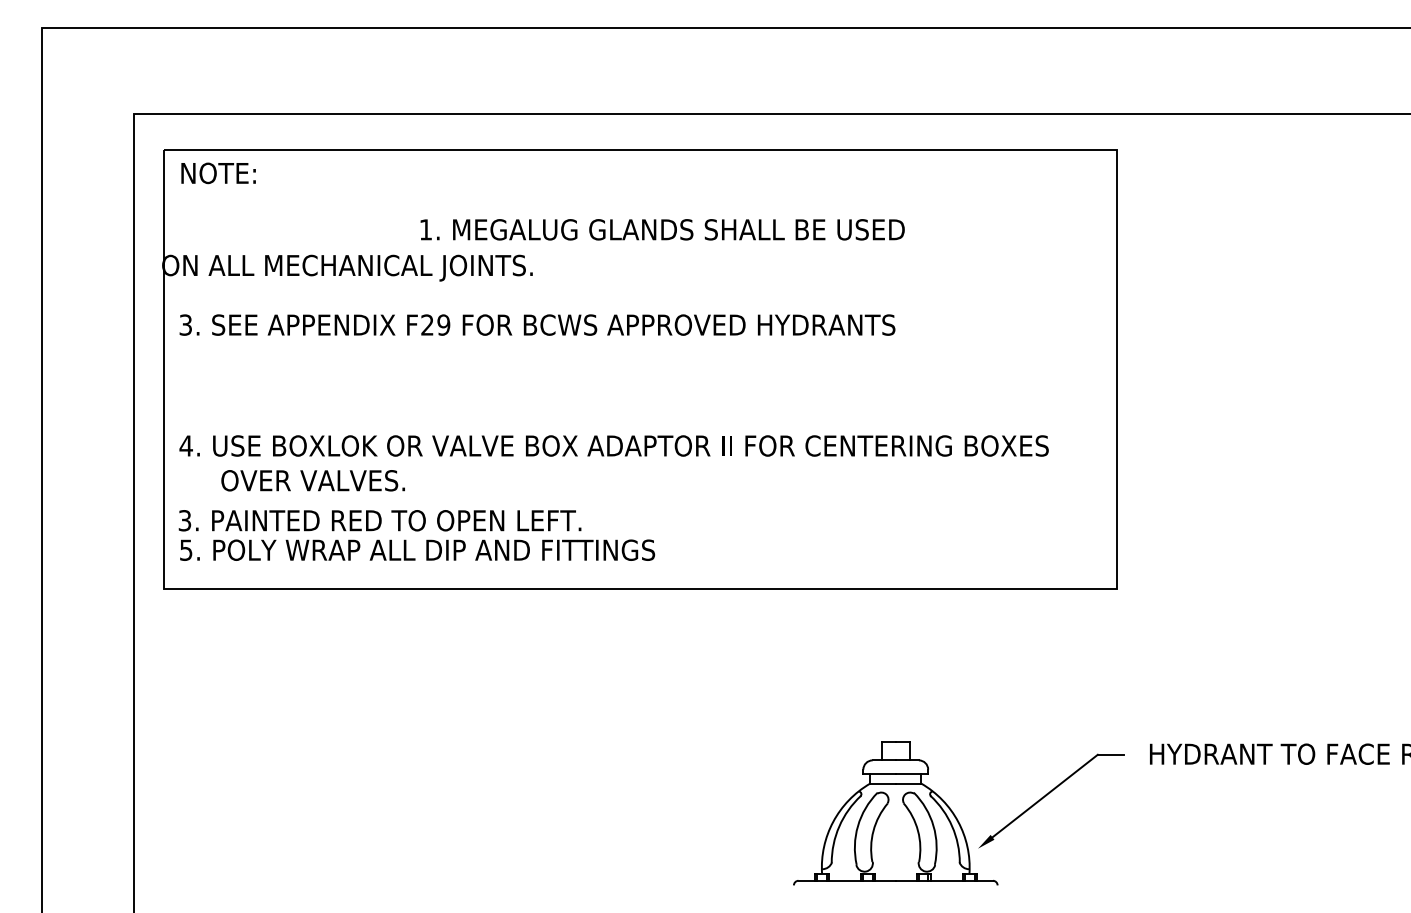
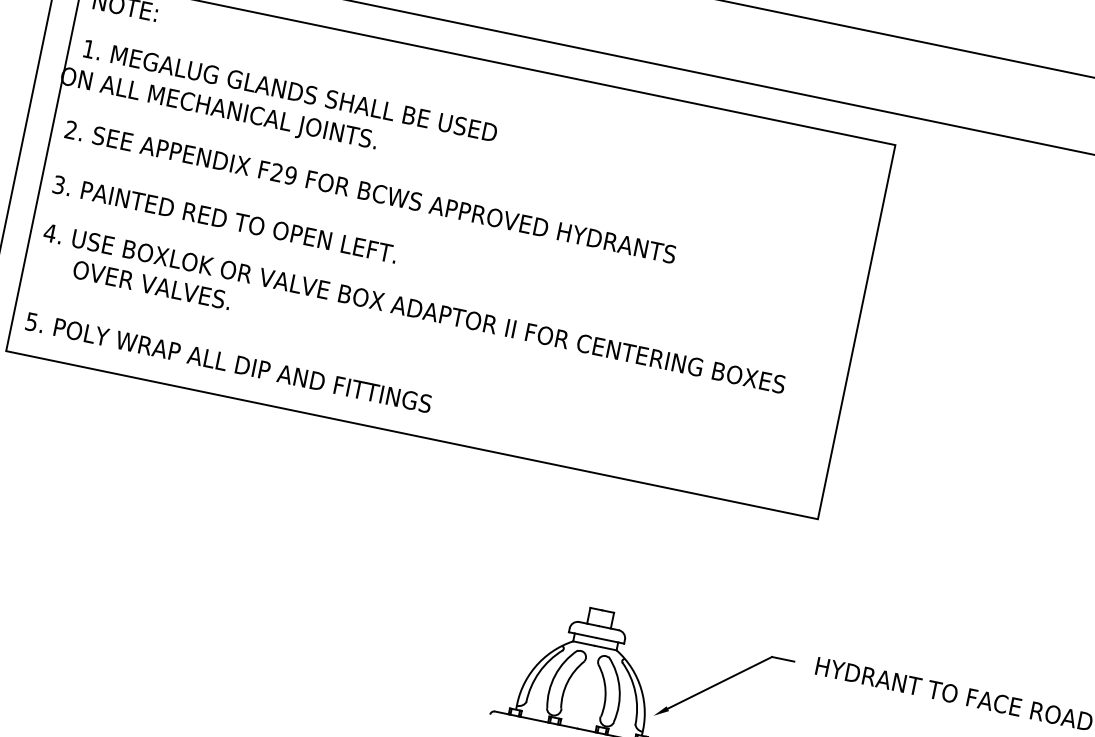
text: (662, 229) -> (290, 90), moved
text: (185, 324) -> (70, 129), 3. -> 2.
text: (379, 520) -> (224, 219), moved

